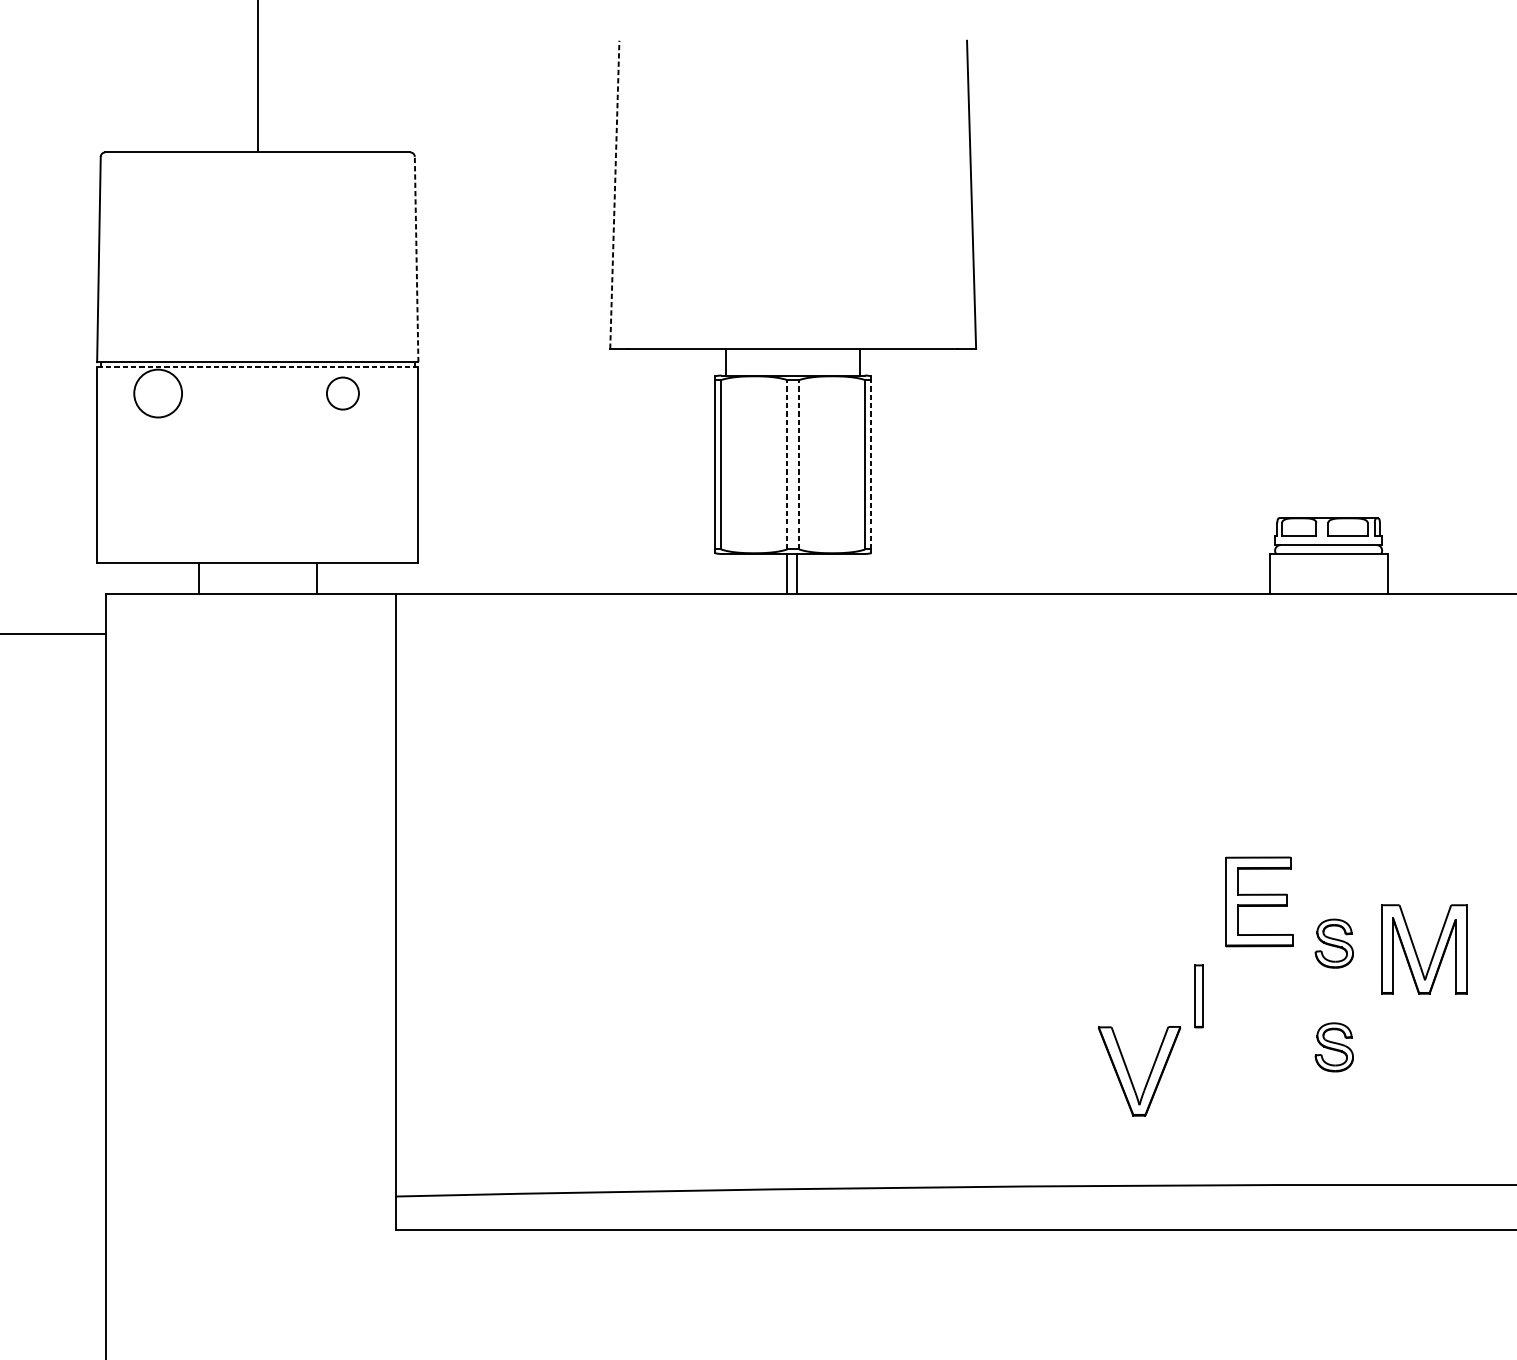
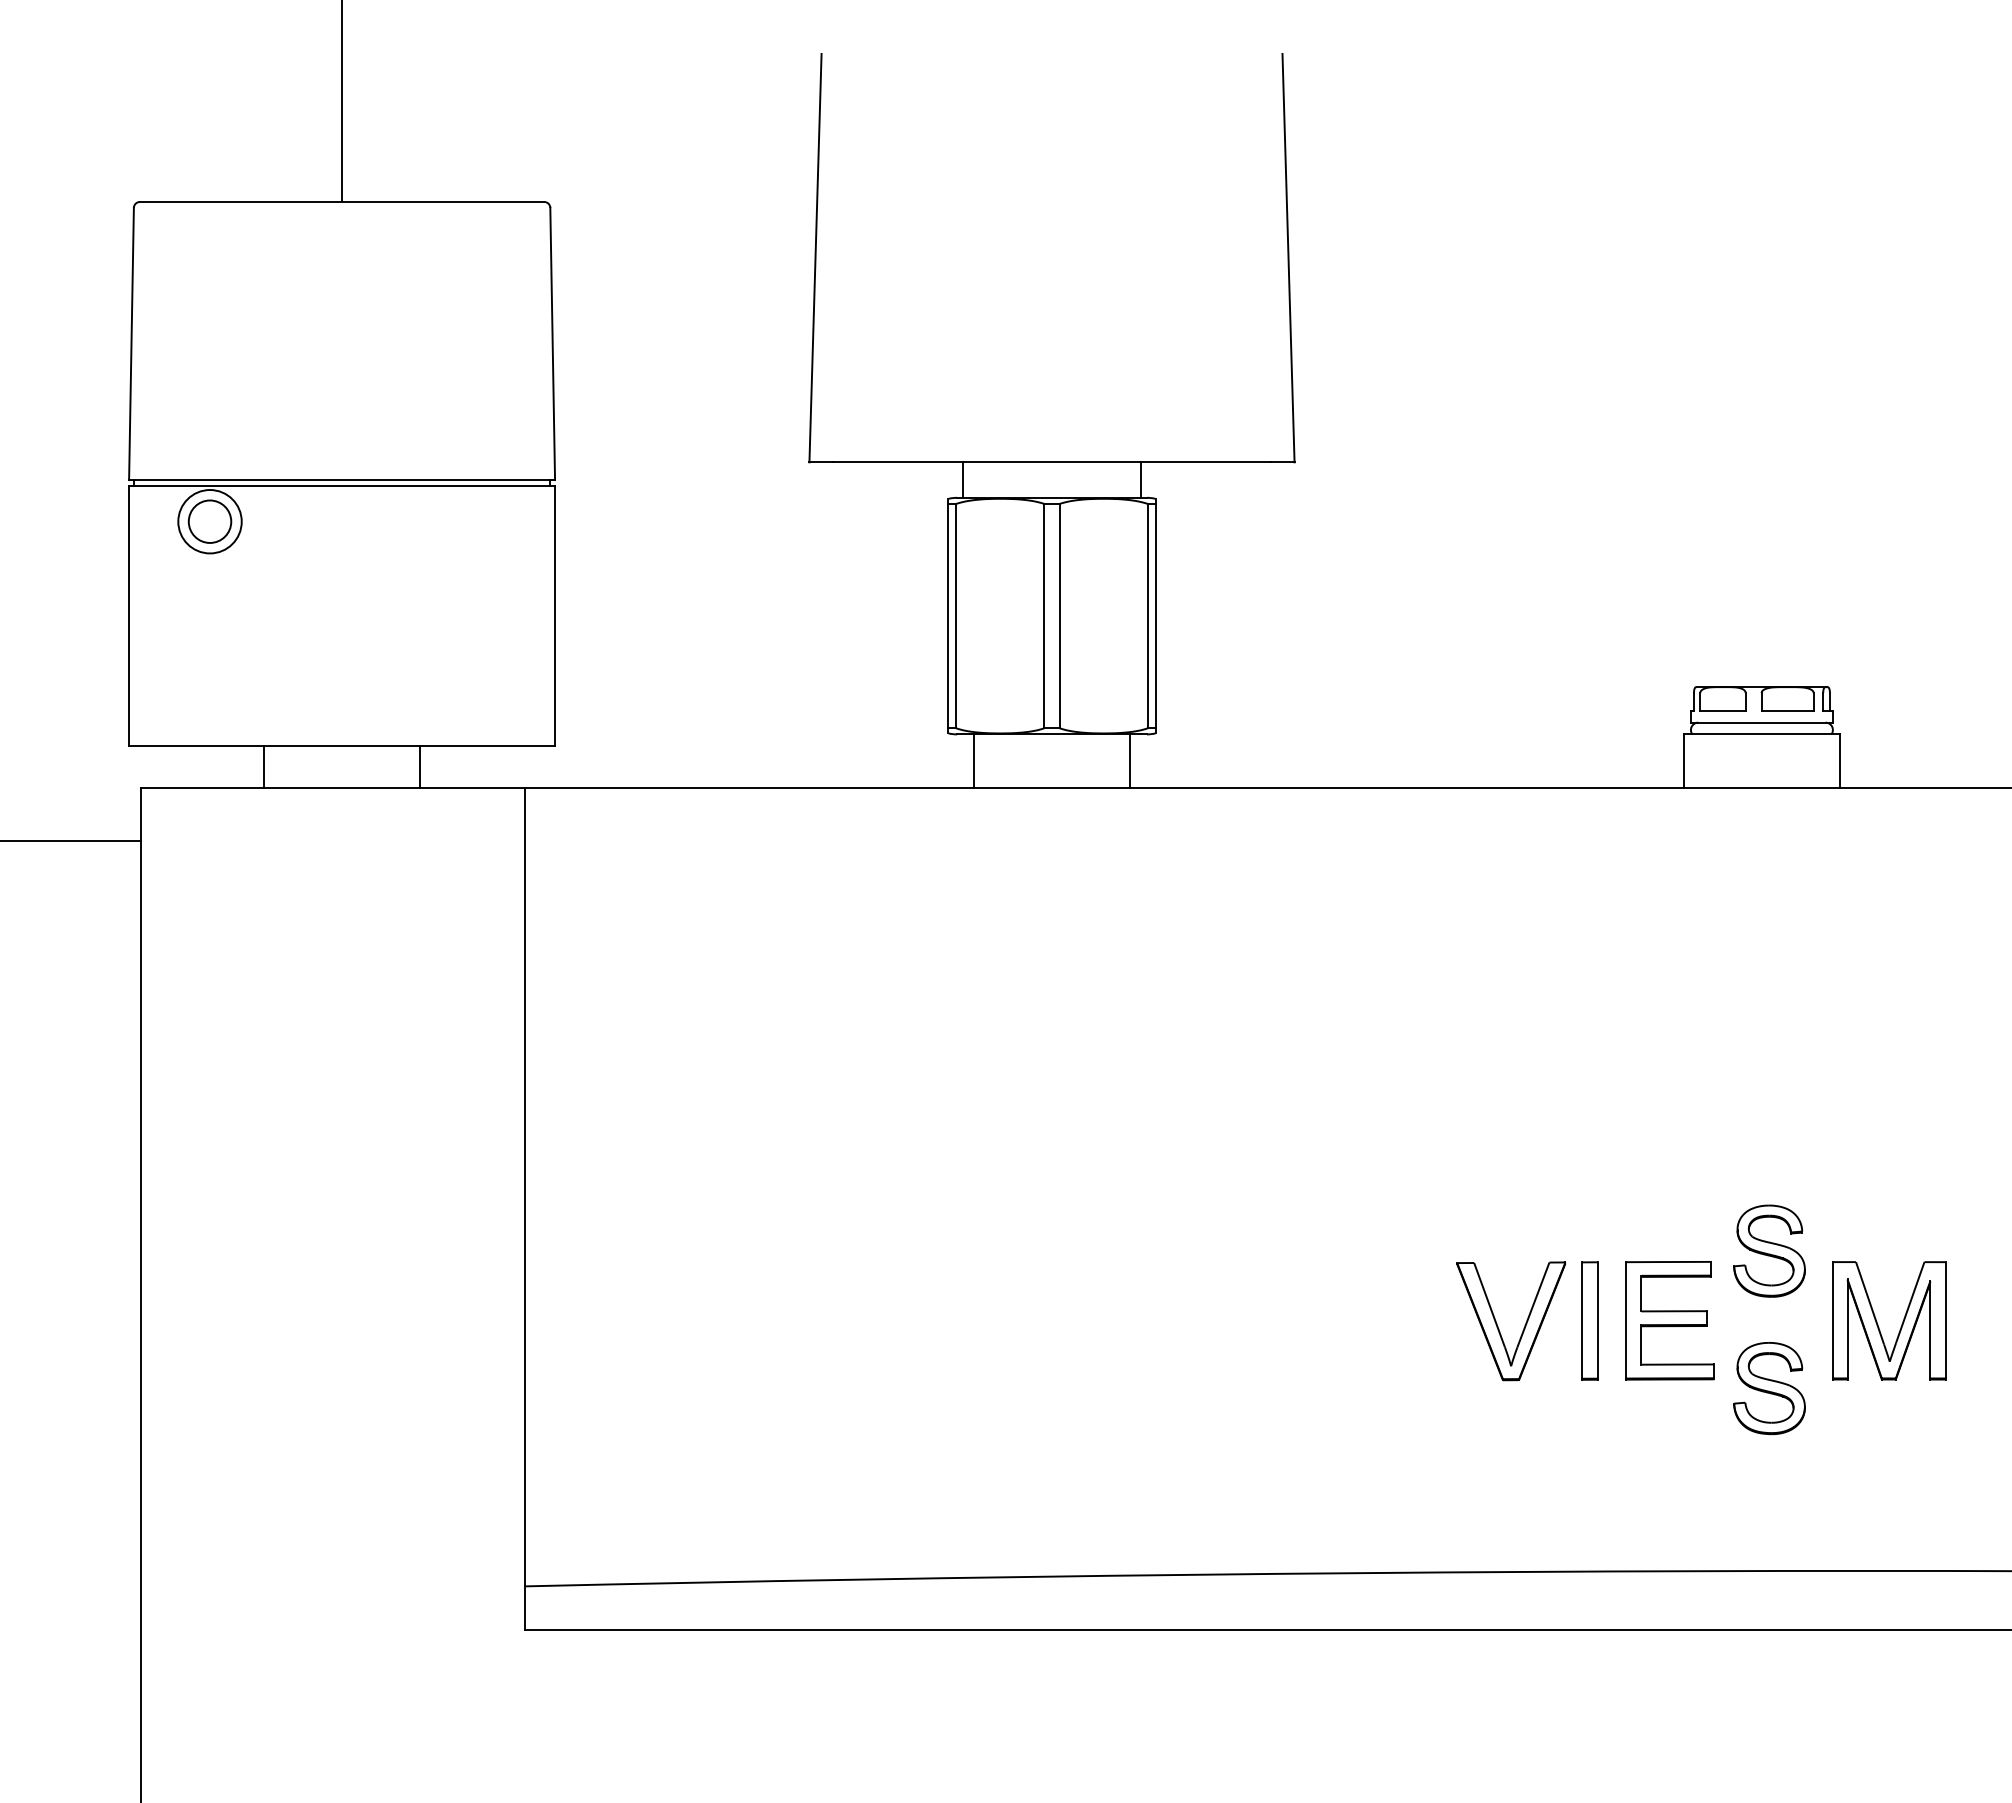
line: (614, 194) -> (815, 257), dashed -> solid
line: (416, 259) -> (552, 343), dashed -> solid
line: (258, 367) -> (342, 486), dashed -> solid
circle: (342, 393) -> (209, 521), moved
line: (787, 464) -> (1044, 615), dashed -> solid
line: (798, 464) -> (1059, 615), dashed -> solid
line: (871, 464) -> (1155, 615), dashed -> solid
line: (787, 573) -> (1130, 760), moved
line: (796, 573) -> (973, 760), moved
part: (1258, 901) -> (1669, 1320), moved
part: (1334, 943) -> (1769, 1250), size x1.43
part: (1416, 952) -> (1878, 1324), moved
part: (1198, 996) -> (1589, 1320), size x1.43
part: (1334, 1047) -> (1769, 1388), size x1.43
part: (1148, 1075) -> (1523, 1327), moved

